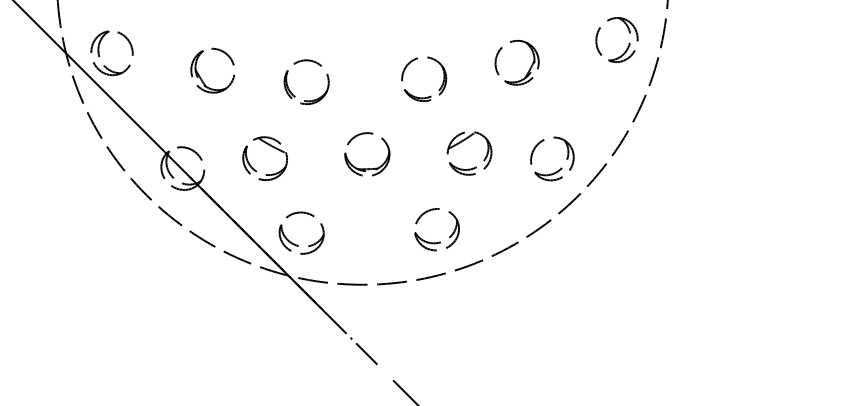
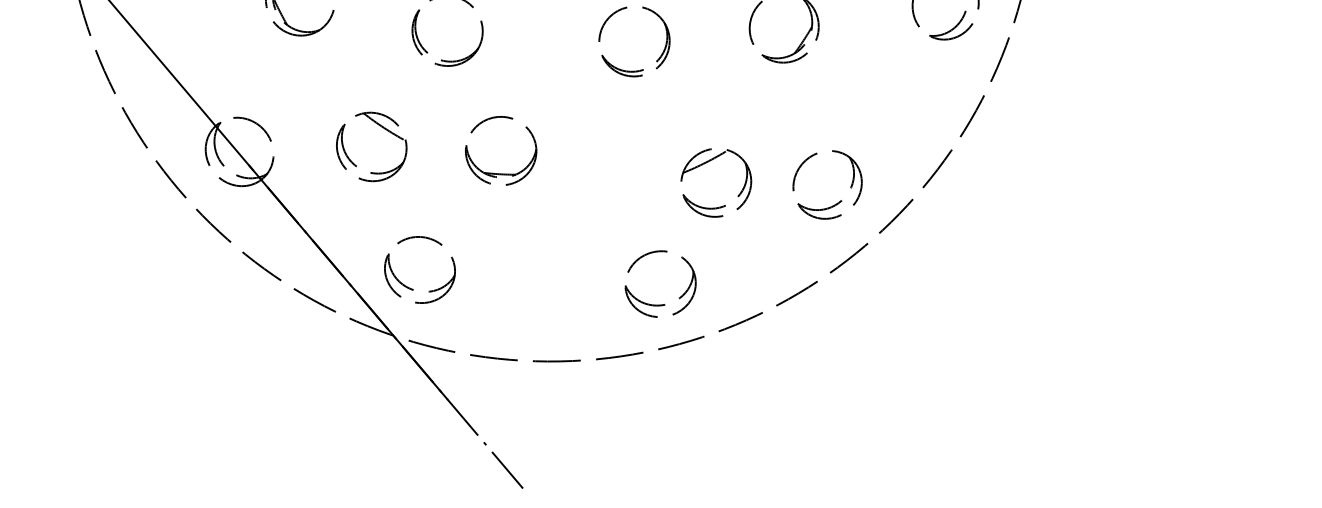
part: (462, 142) -> (706, 164), moved
part: (367, 168) -> (499, 173), moved
part: (439, 241) -> (663, 303), moved

